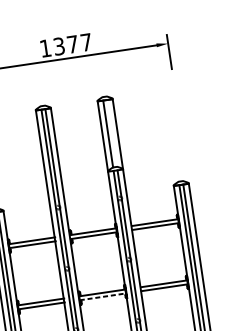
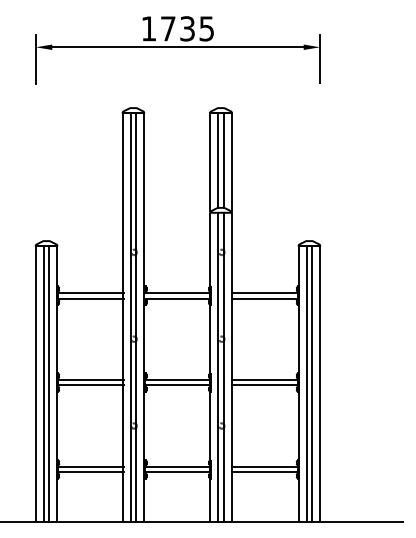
text: (72, 44) -> (187, 28), 1377 -> 1735
line: (111, 133) -> (223, 160), added
line: (102, 296) -> (177, 385), dashed -> solid

